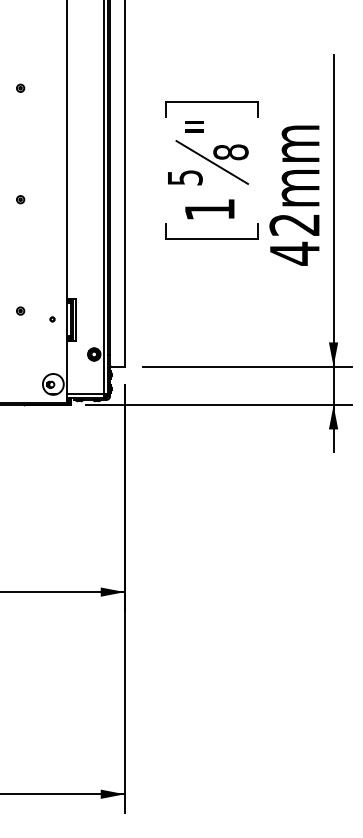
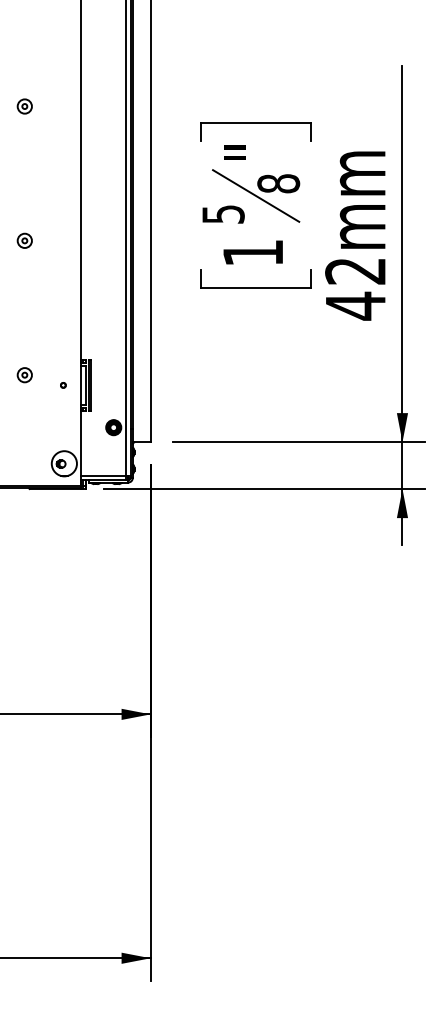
part: (20, 88) -> (24, 106), size x1.6
part: (20, 199) -> (24, 240), size x1.6
part: (20, 311) -> (24, 375), size x1.6

